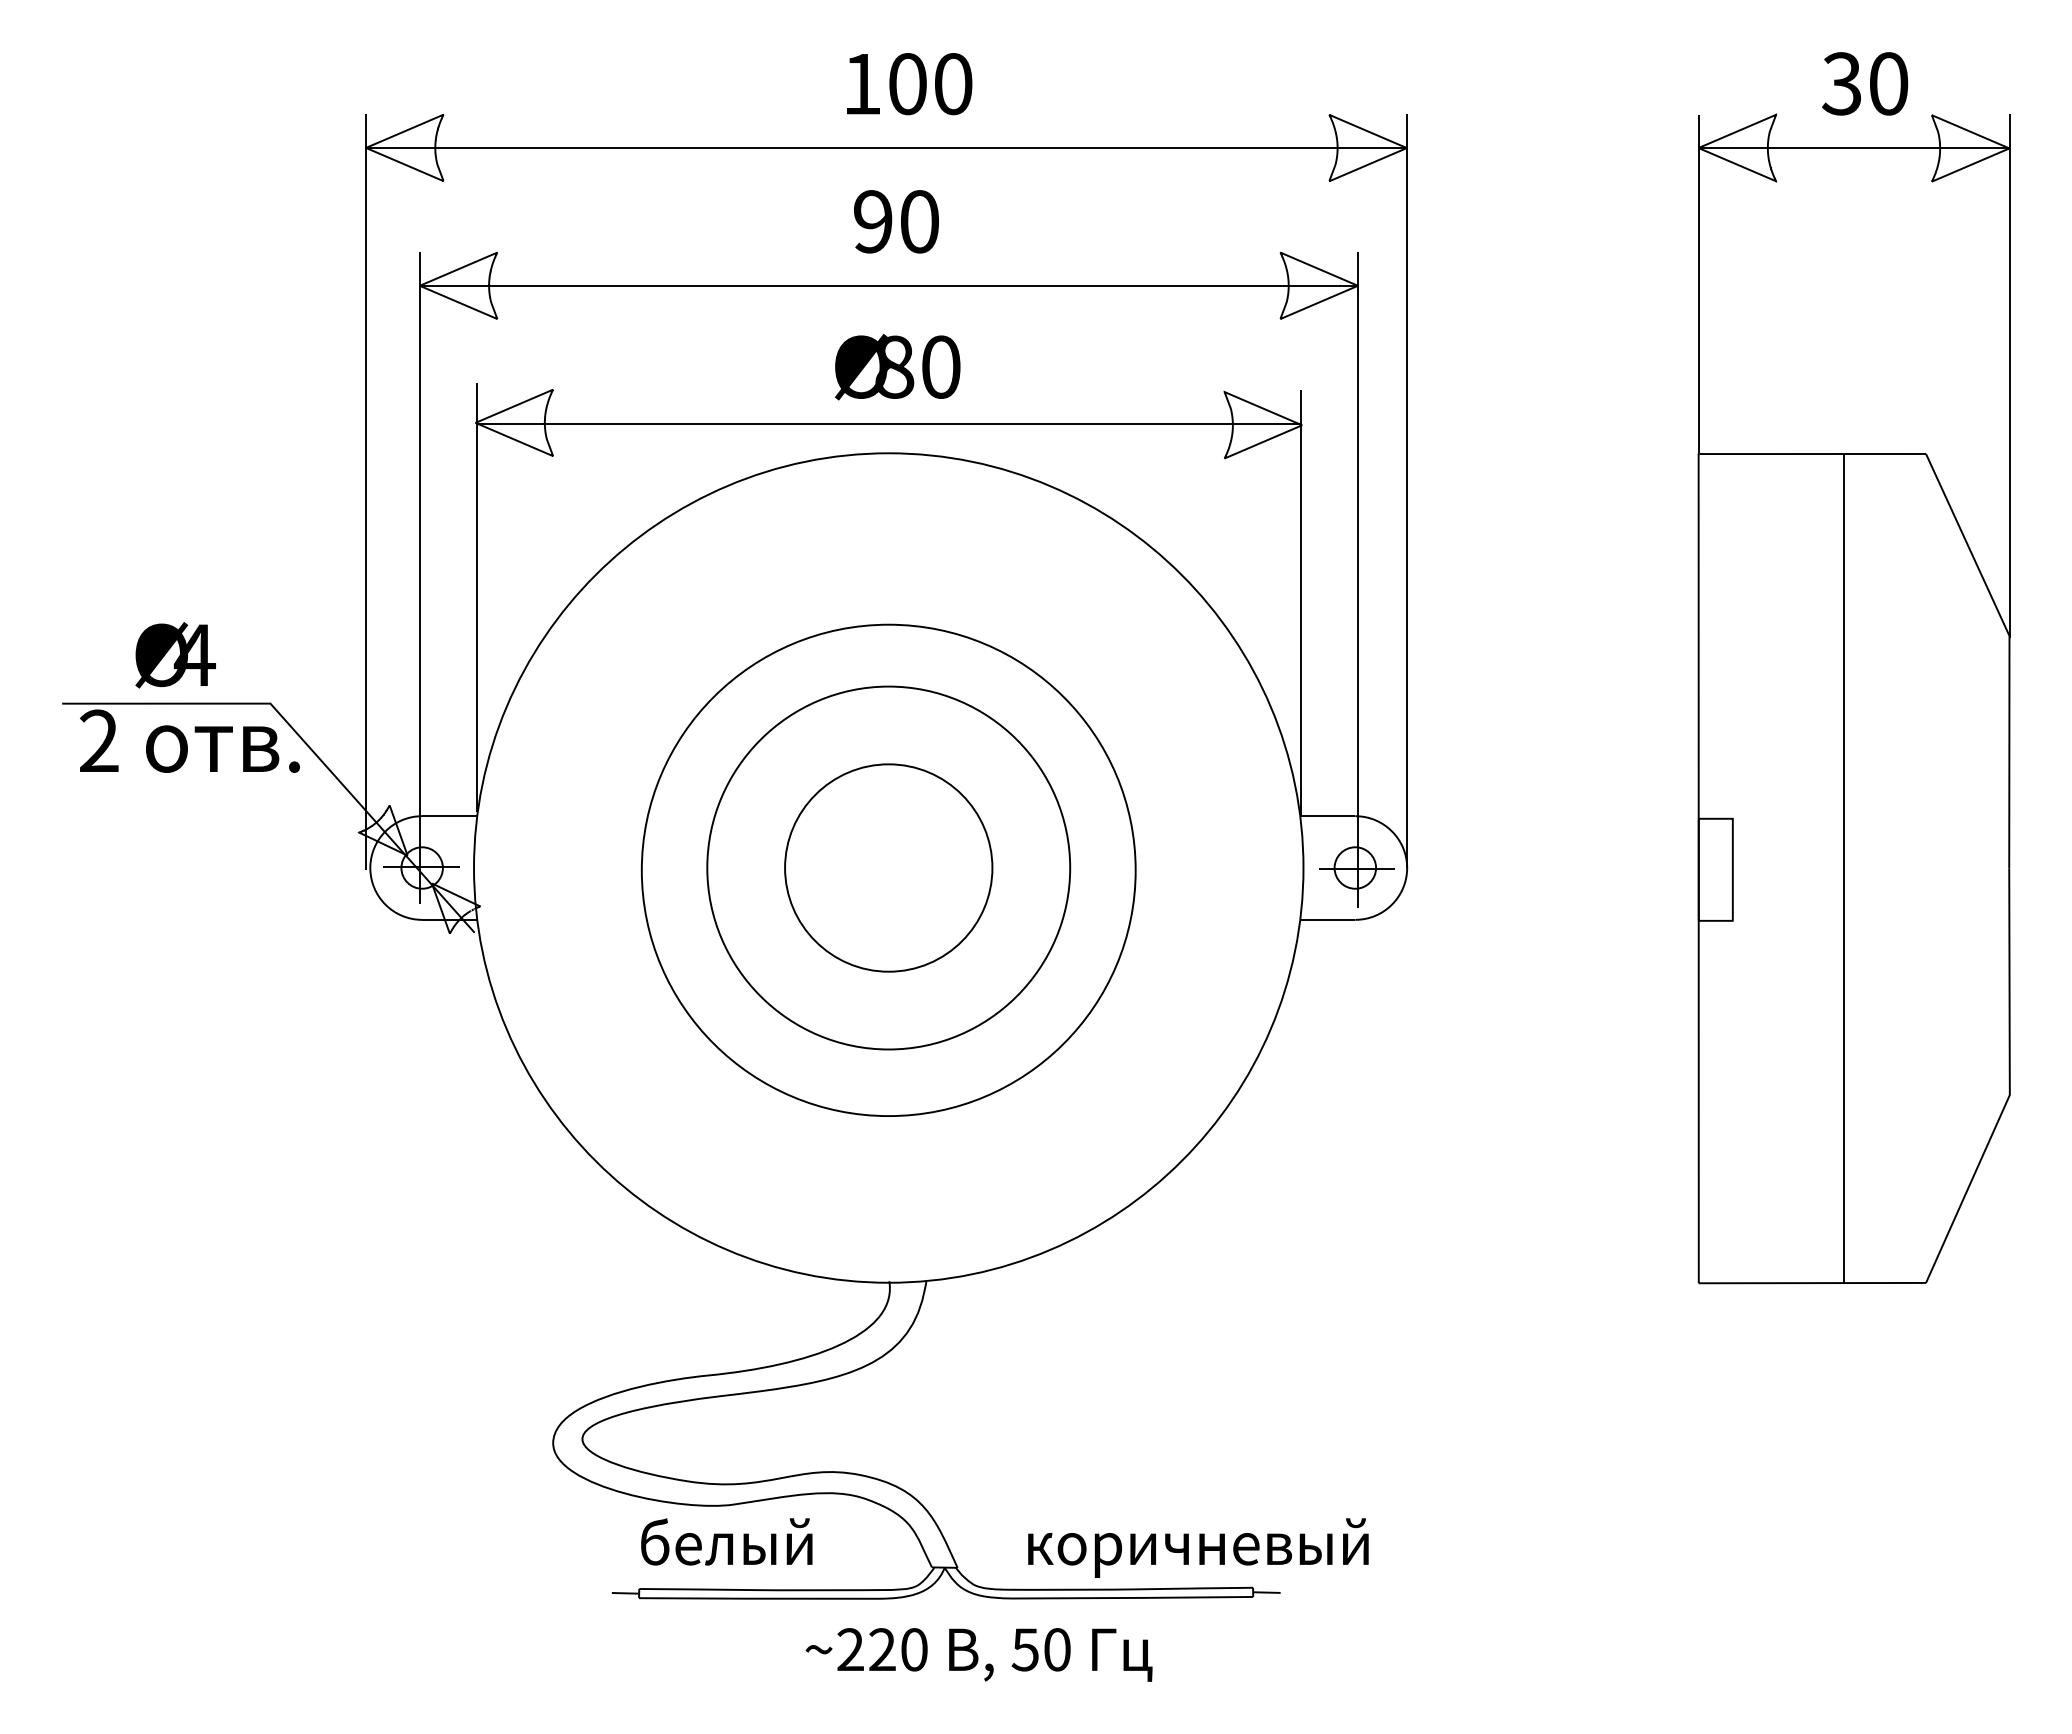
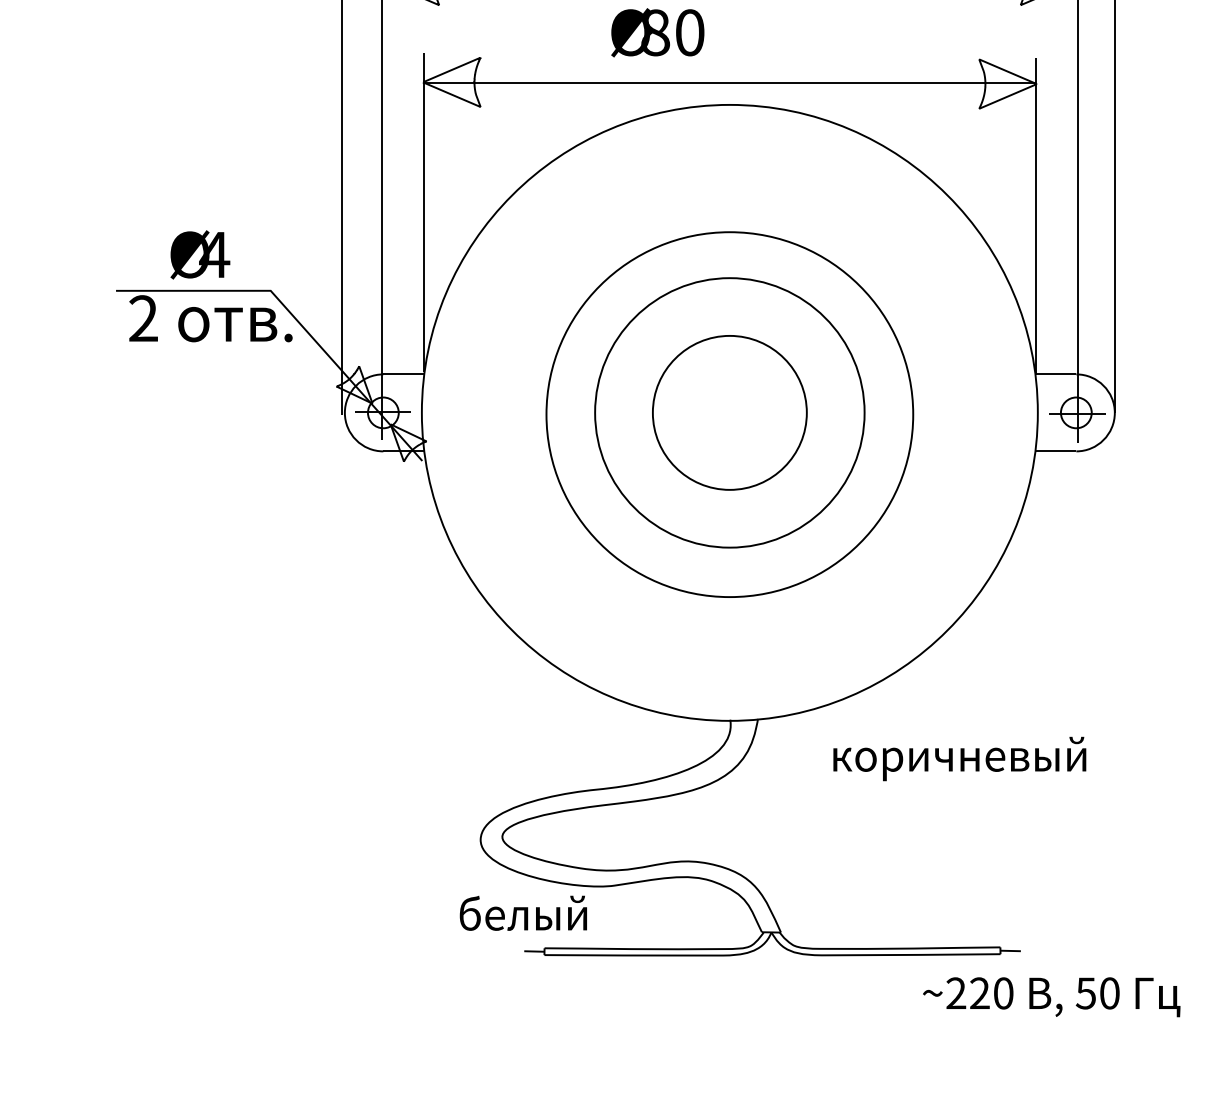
text: (897, 367) -> (657, 33), moved
text: (726, 1541) -> (523, 913), moved
text: (1198, 1547) -> (959, 758), moved
text: (978, 1654) -> (1051, 996), moved

